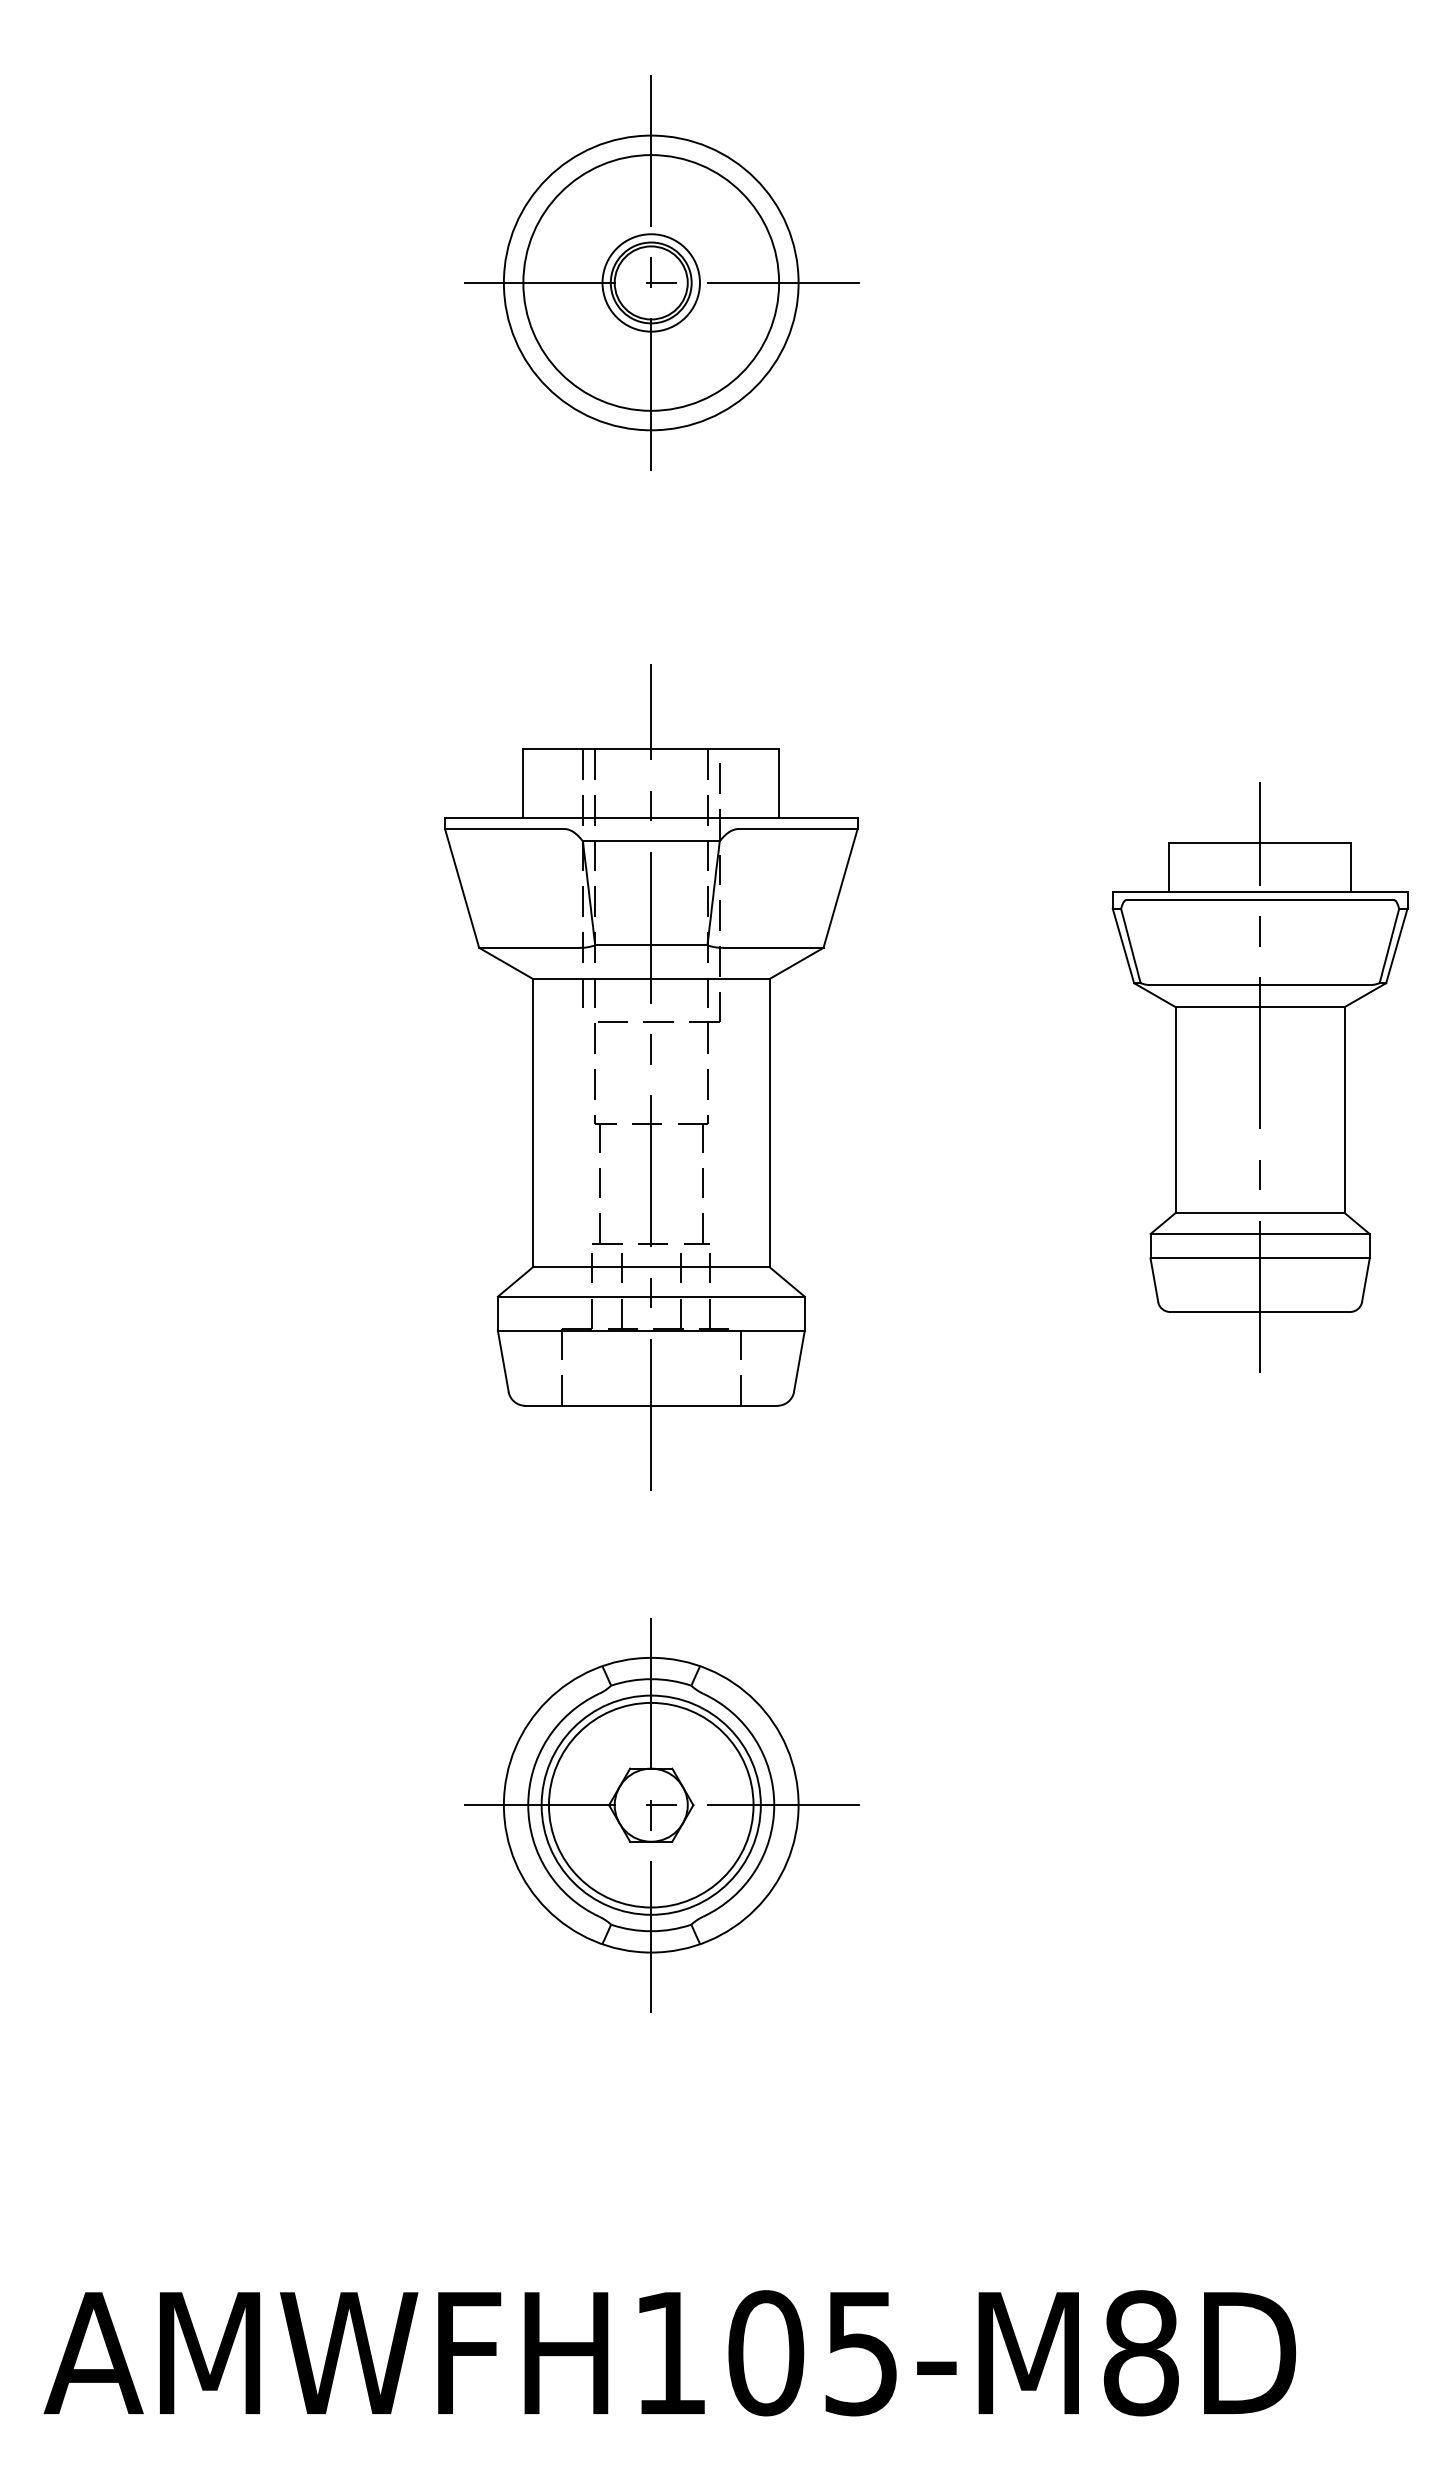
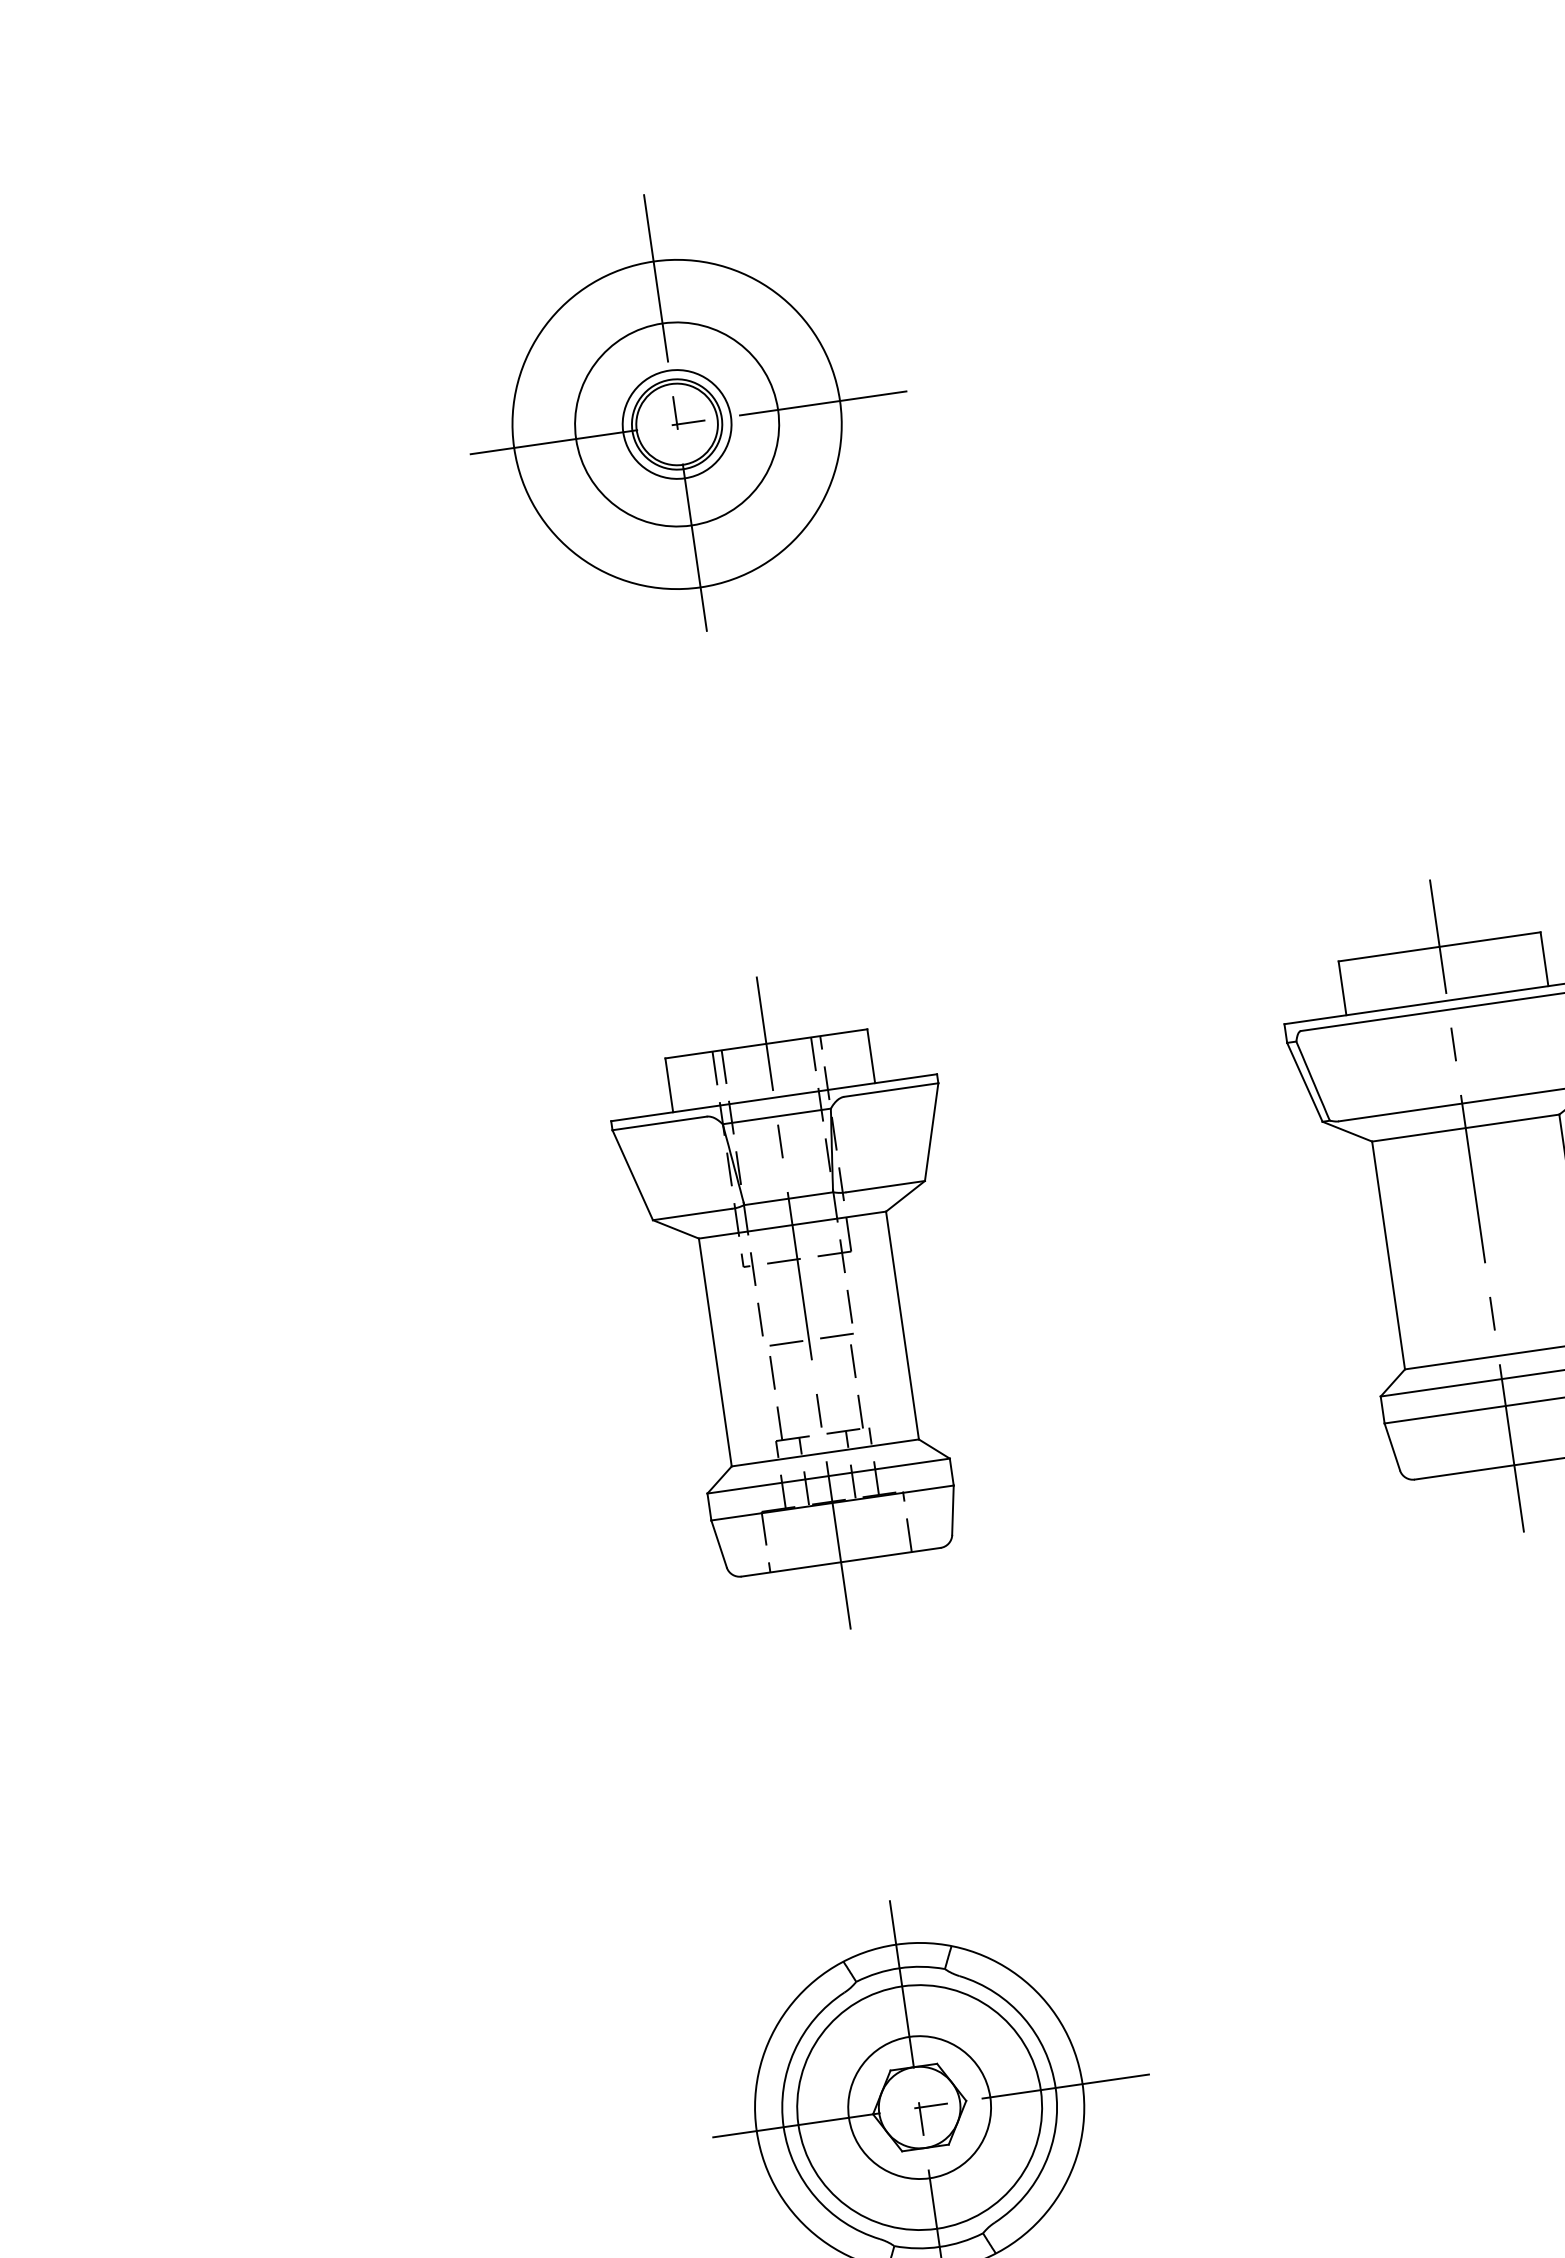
circle: (650, 282) -> (676, 424), size x0.71
part: (650, 1077) -> (802, 1303), size x0.71
circle: (651, 1805) -> (919, 2107), size x0.62

